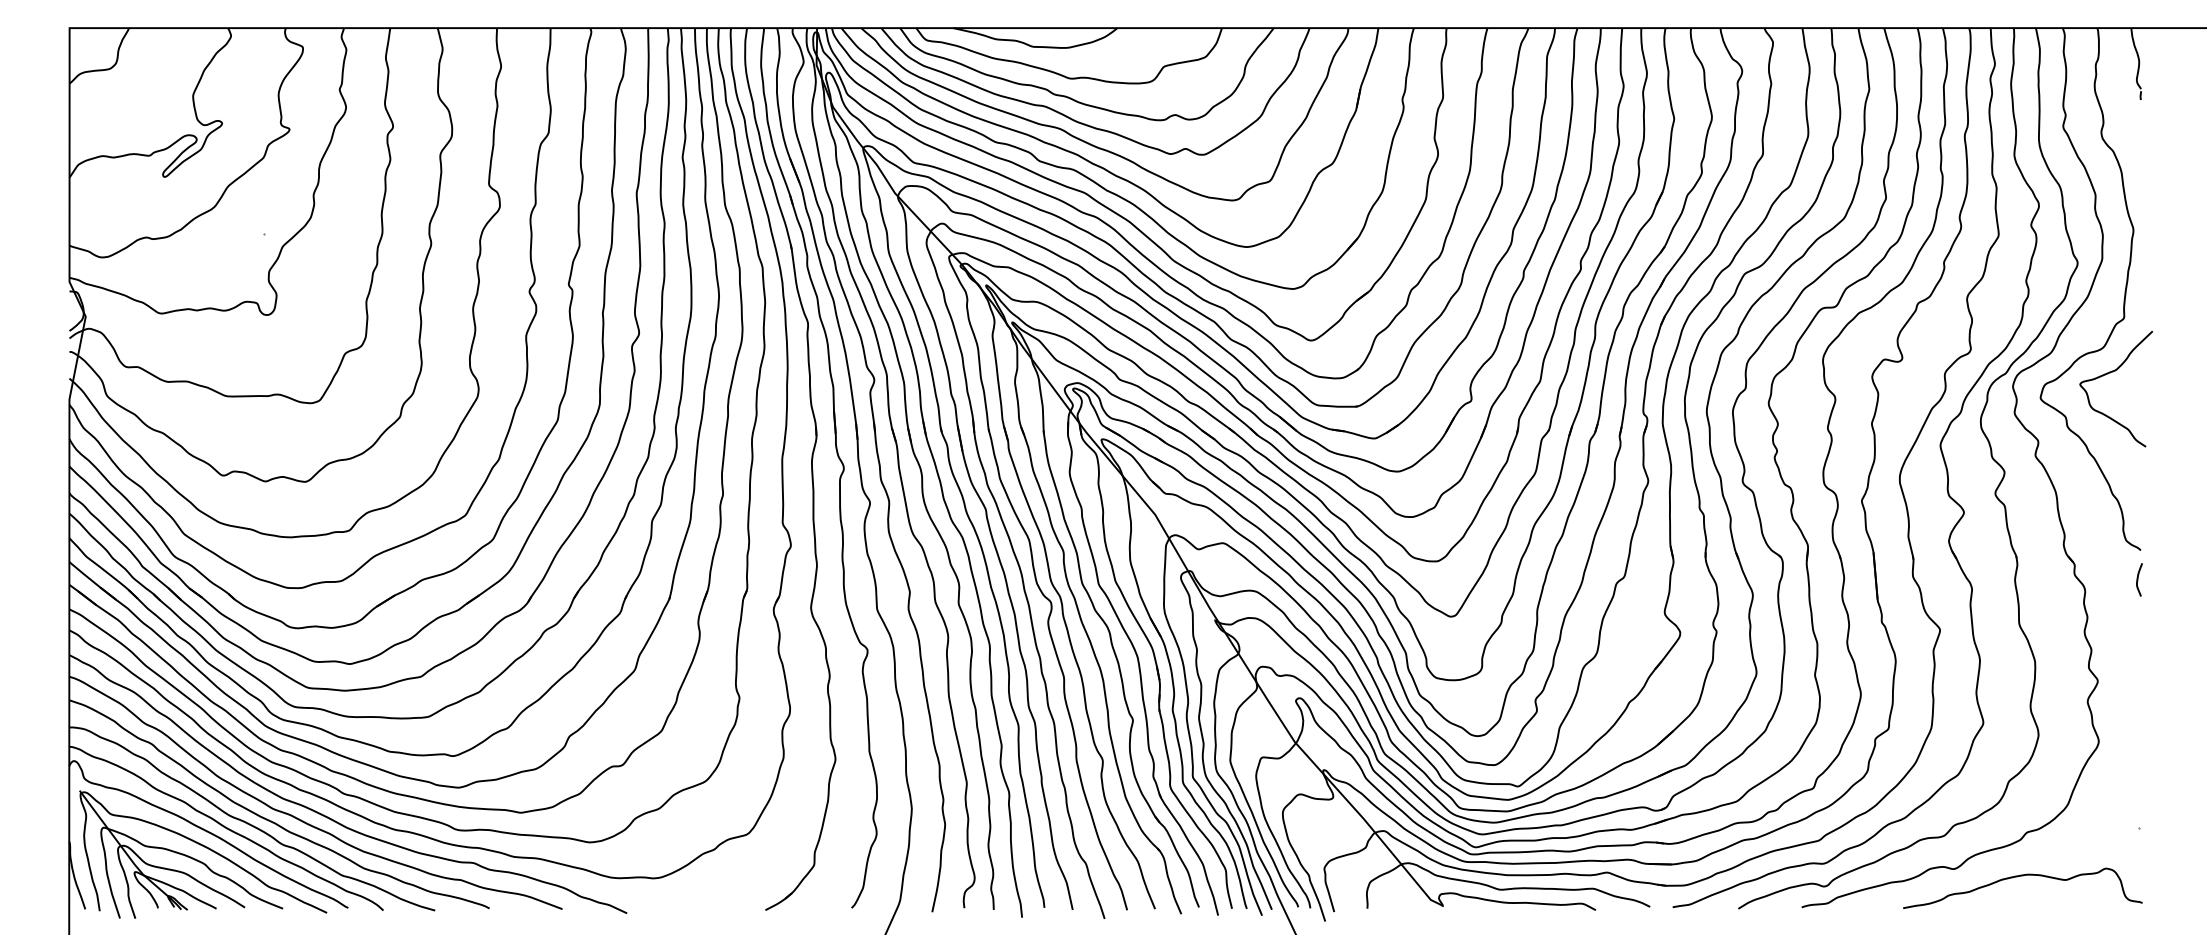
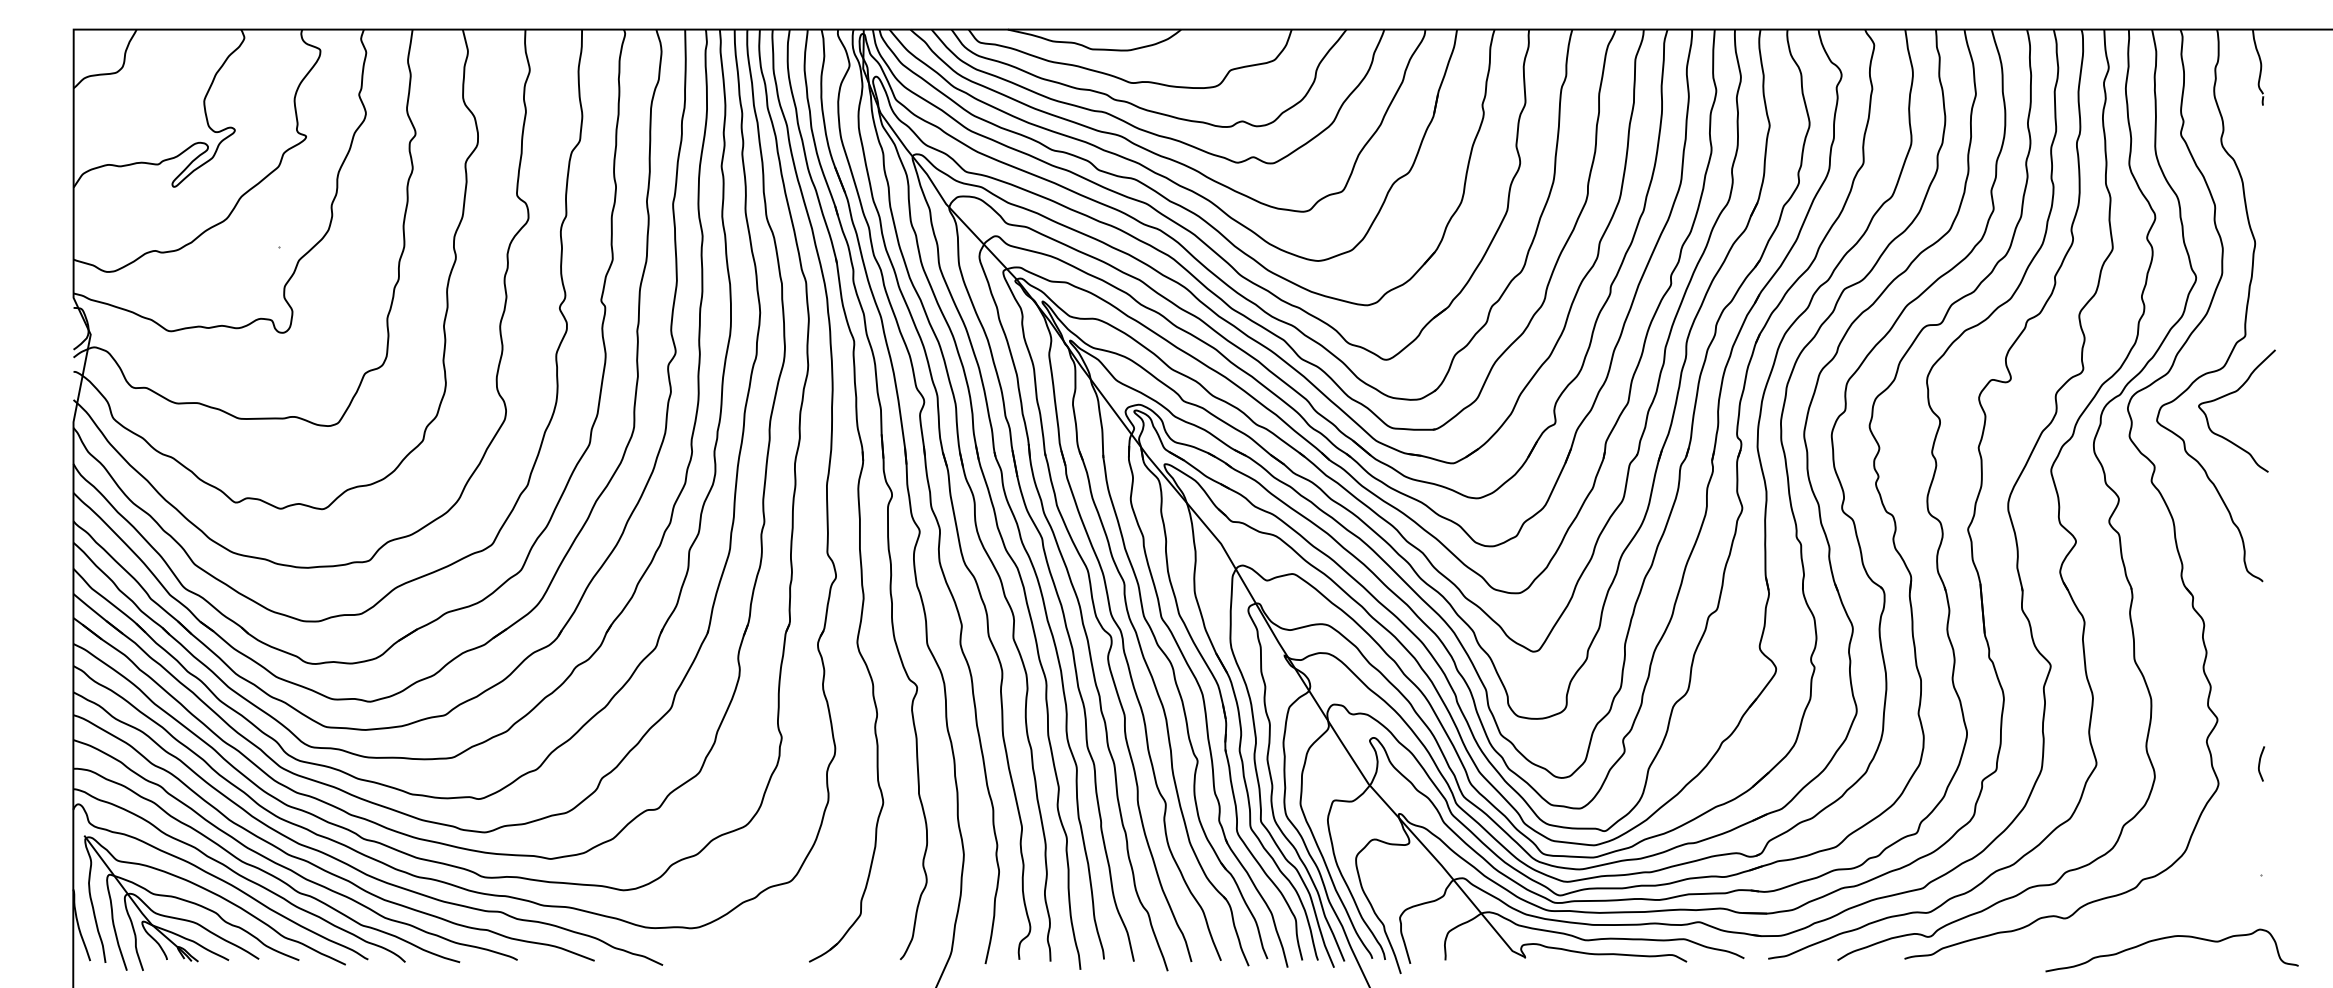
curve: (2138, 579) -> (2260, 763), moved
curve: (2022, 876) -> (2171, 937), moved

